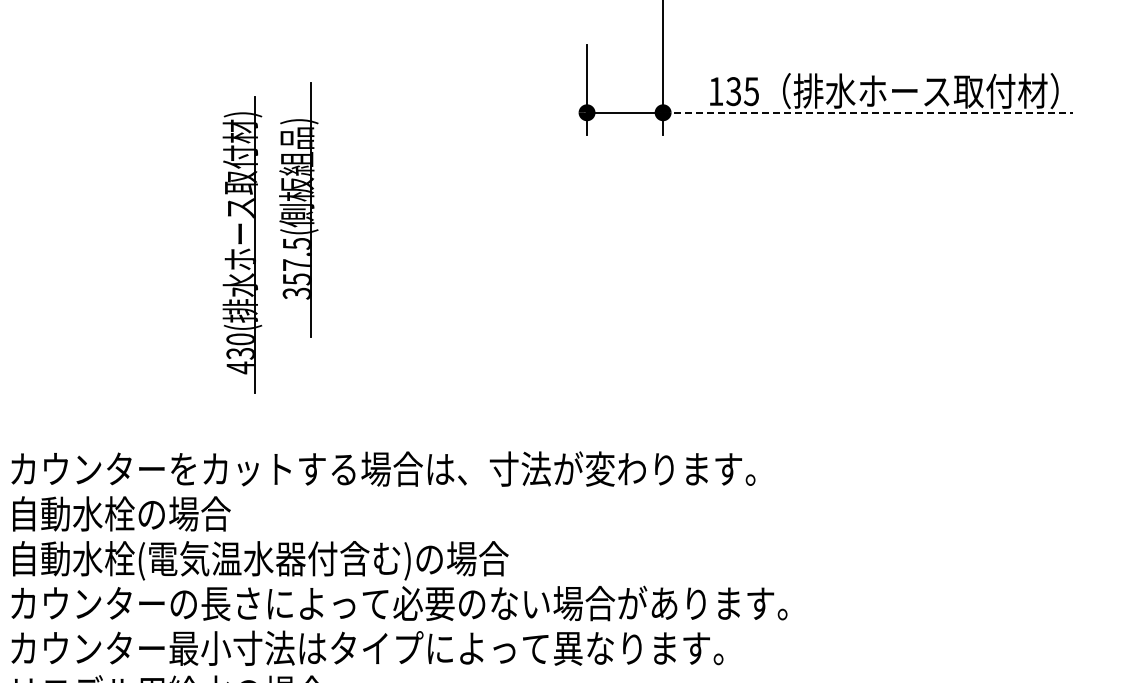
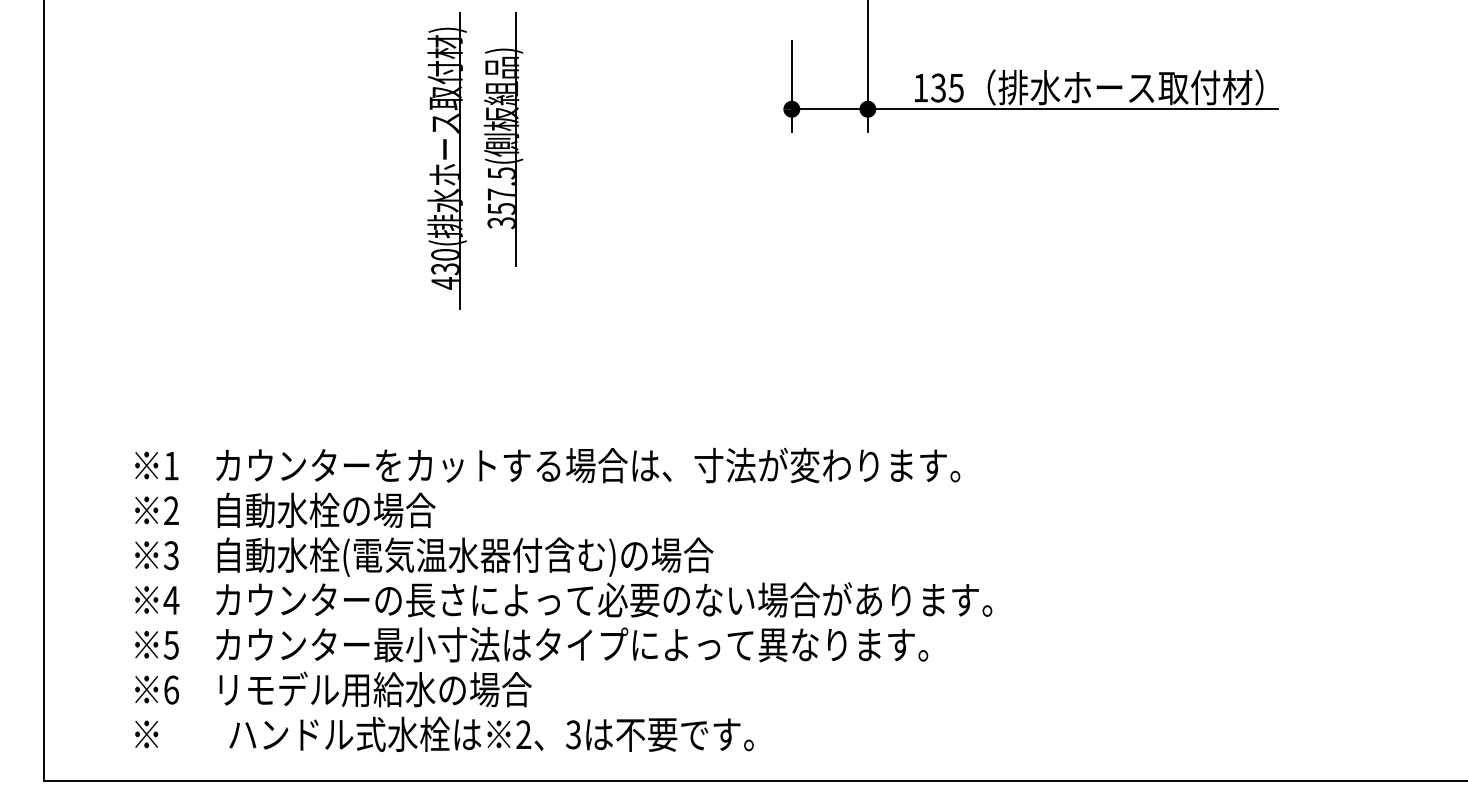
line: (868, 113) -> (1073, 109), dashed -> solid
part: (298, 210) -> (503, 139), moved
part: (241, 245) -> (446, 160), moved

